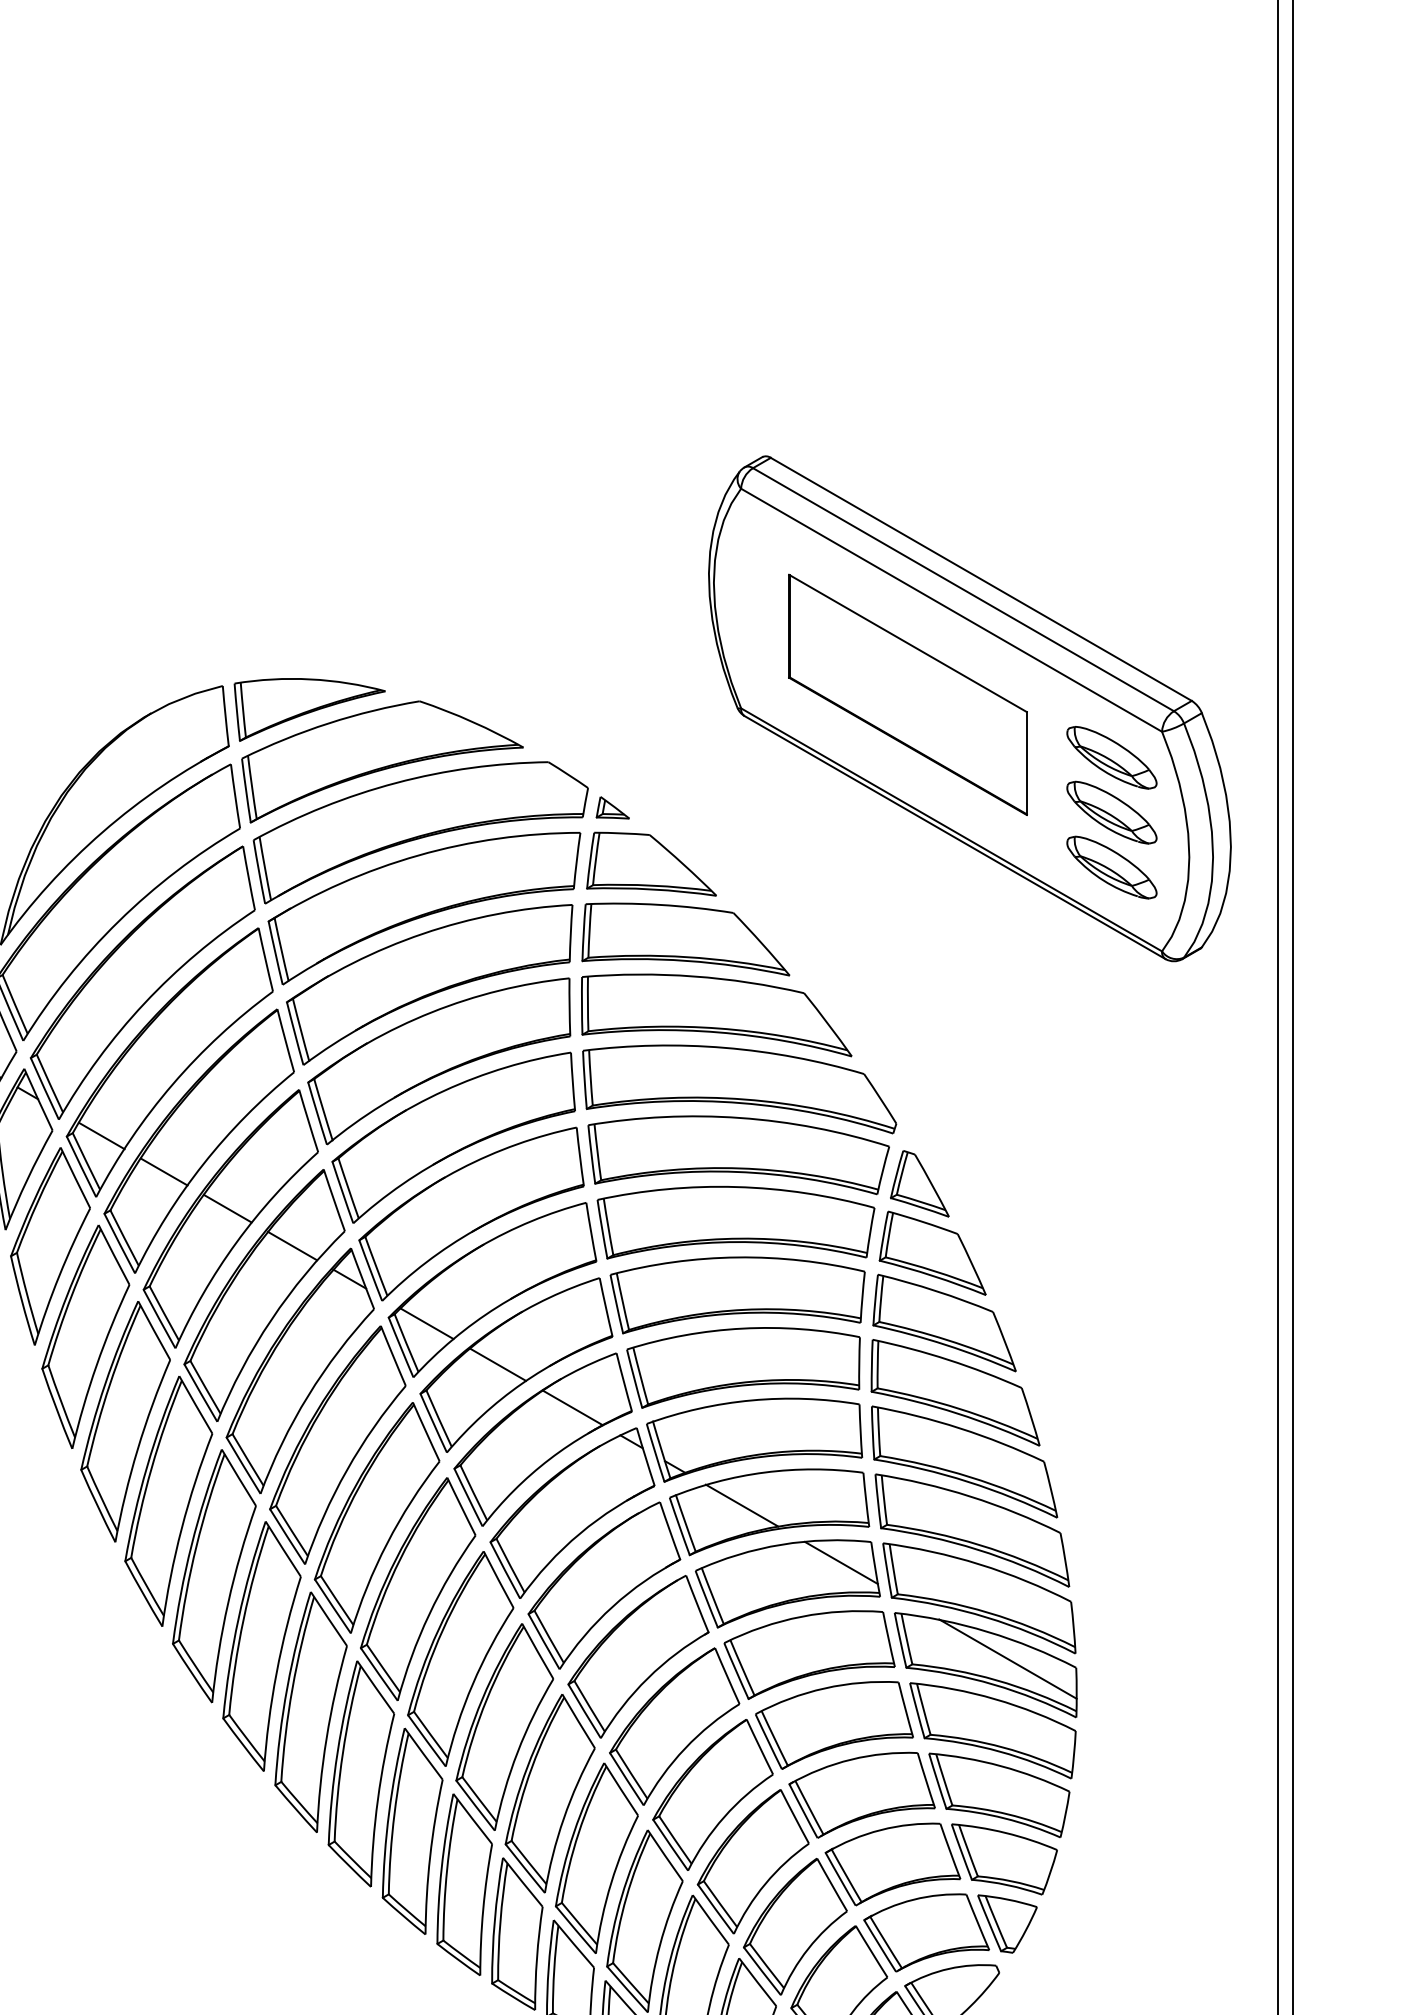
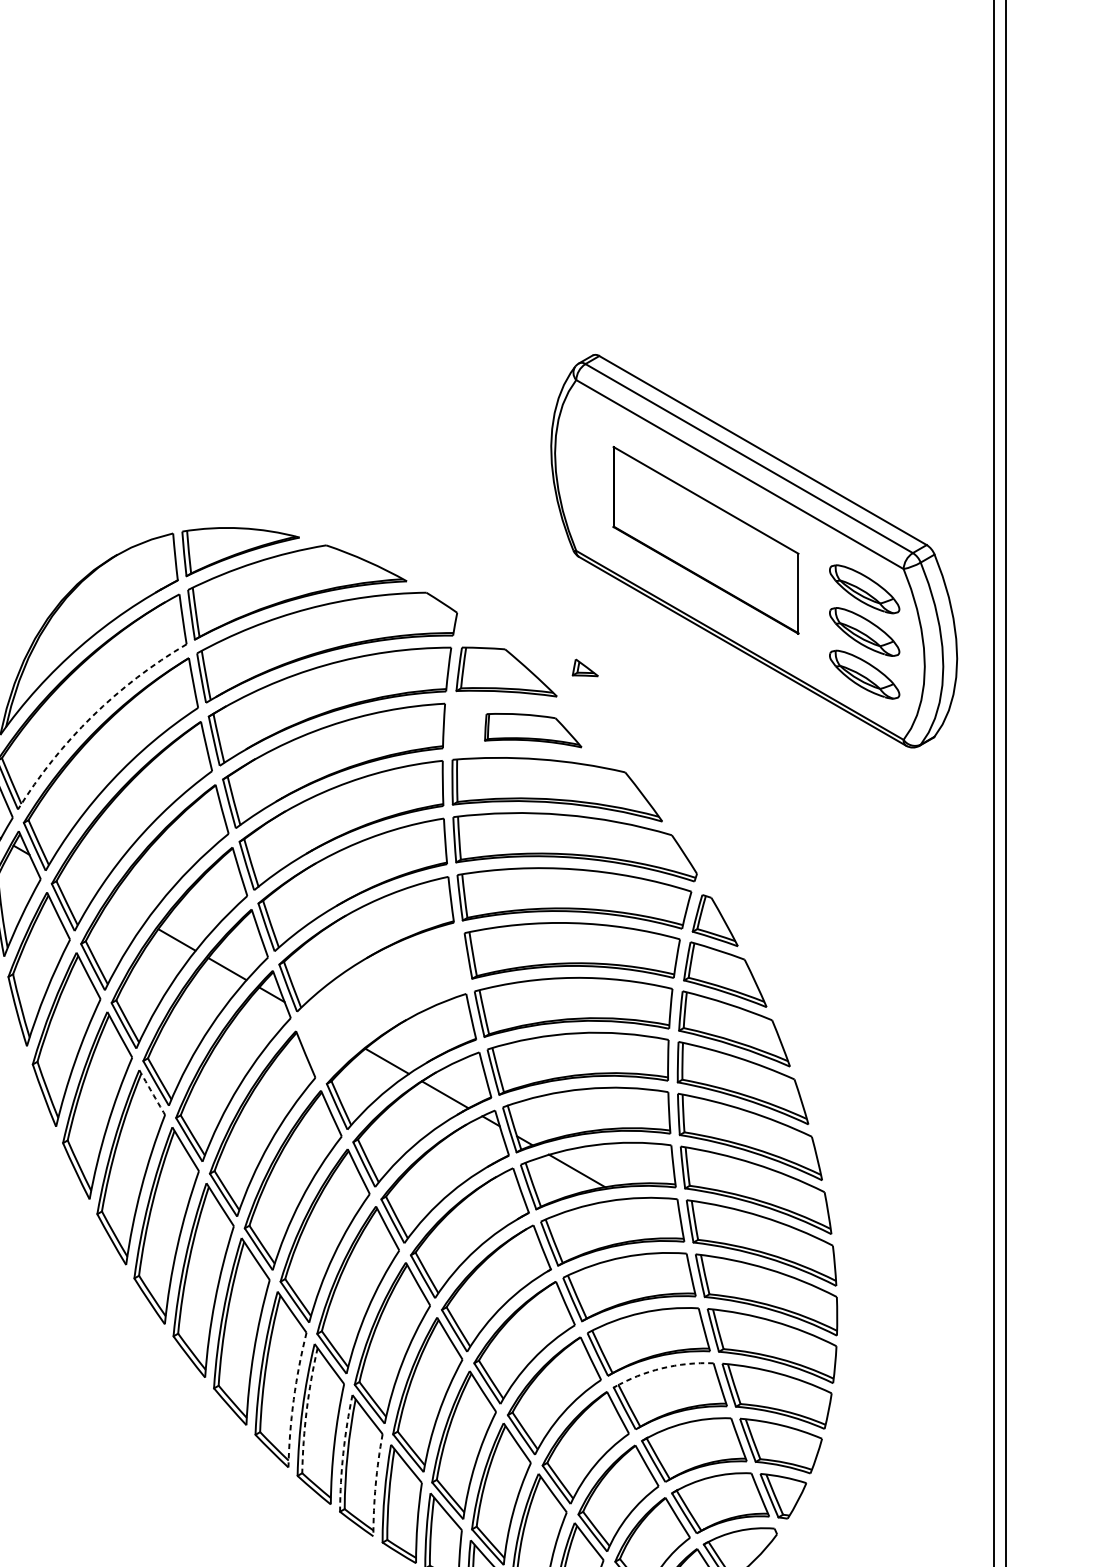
part: (612, 807) -> (585, 667), moved
arc: (118, 921) -> (92, 716), solid -> dashed
part: (685, 939) -> (533, 730), size x0.6
line: (101, 1135) -> (78, 883), removed
line: (163, 1171) -> (127, 911), removed
part: (492, 1289) -> (382, 1002), removed
arc: (195, 1405) -> (151, 1093), solid -> dashed
line: (840, 1562) -> (653, 1215), removed
line: (1007, 1658) -> (783, 1289), removed
arc: (851, 1759) -> (662, 1368), solid -> dashed
arc: (377, 1799) -> (293, 1399), solid -> dashed
arc: (394, 1813) -> (306, 1410), solid -> dashed
arc: (441, 1868) -> (343, 1453), solid -> dashed
arc: (483, 1909) -> (375, 1484), solid -> dashed

